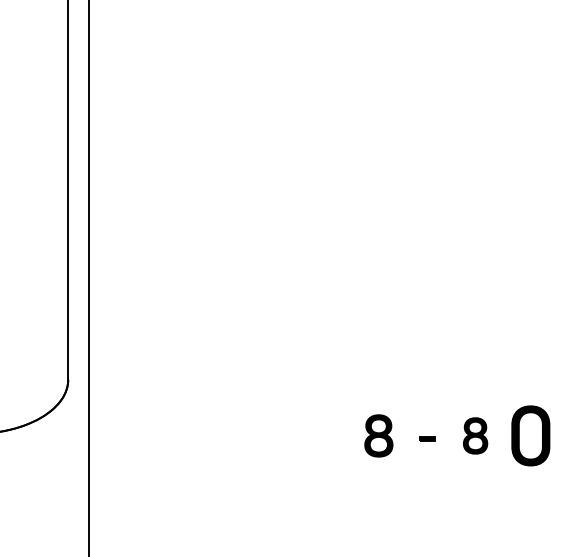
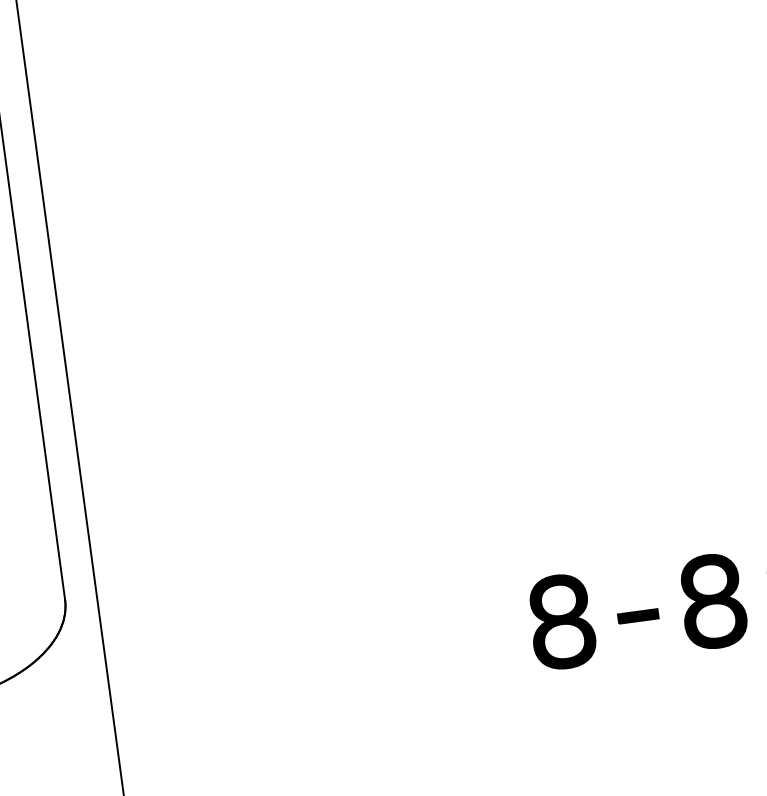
part: (378, 435) -> (561, 621), size x1.43
part: (475, 435) -> (712, 600), size x1.67
part: (427, 438) -> (638, 615), size x1.67

